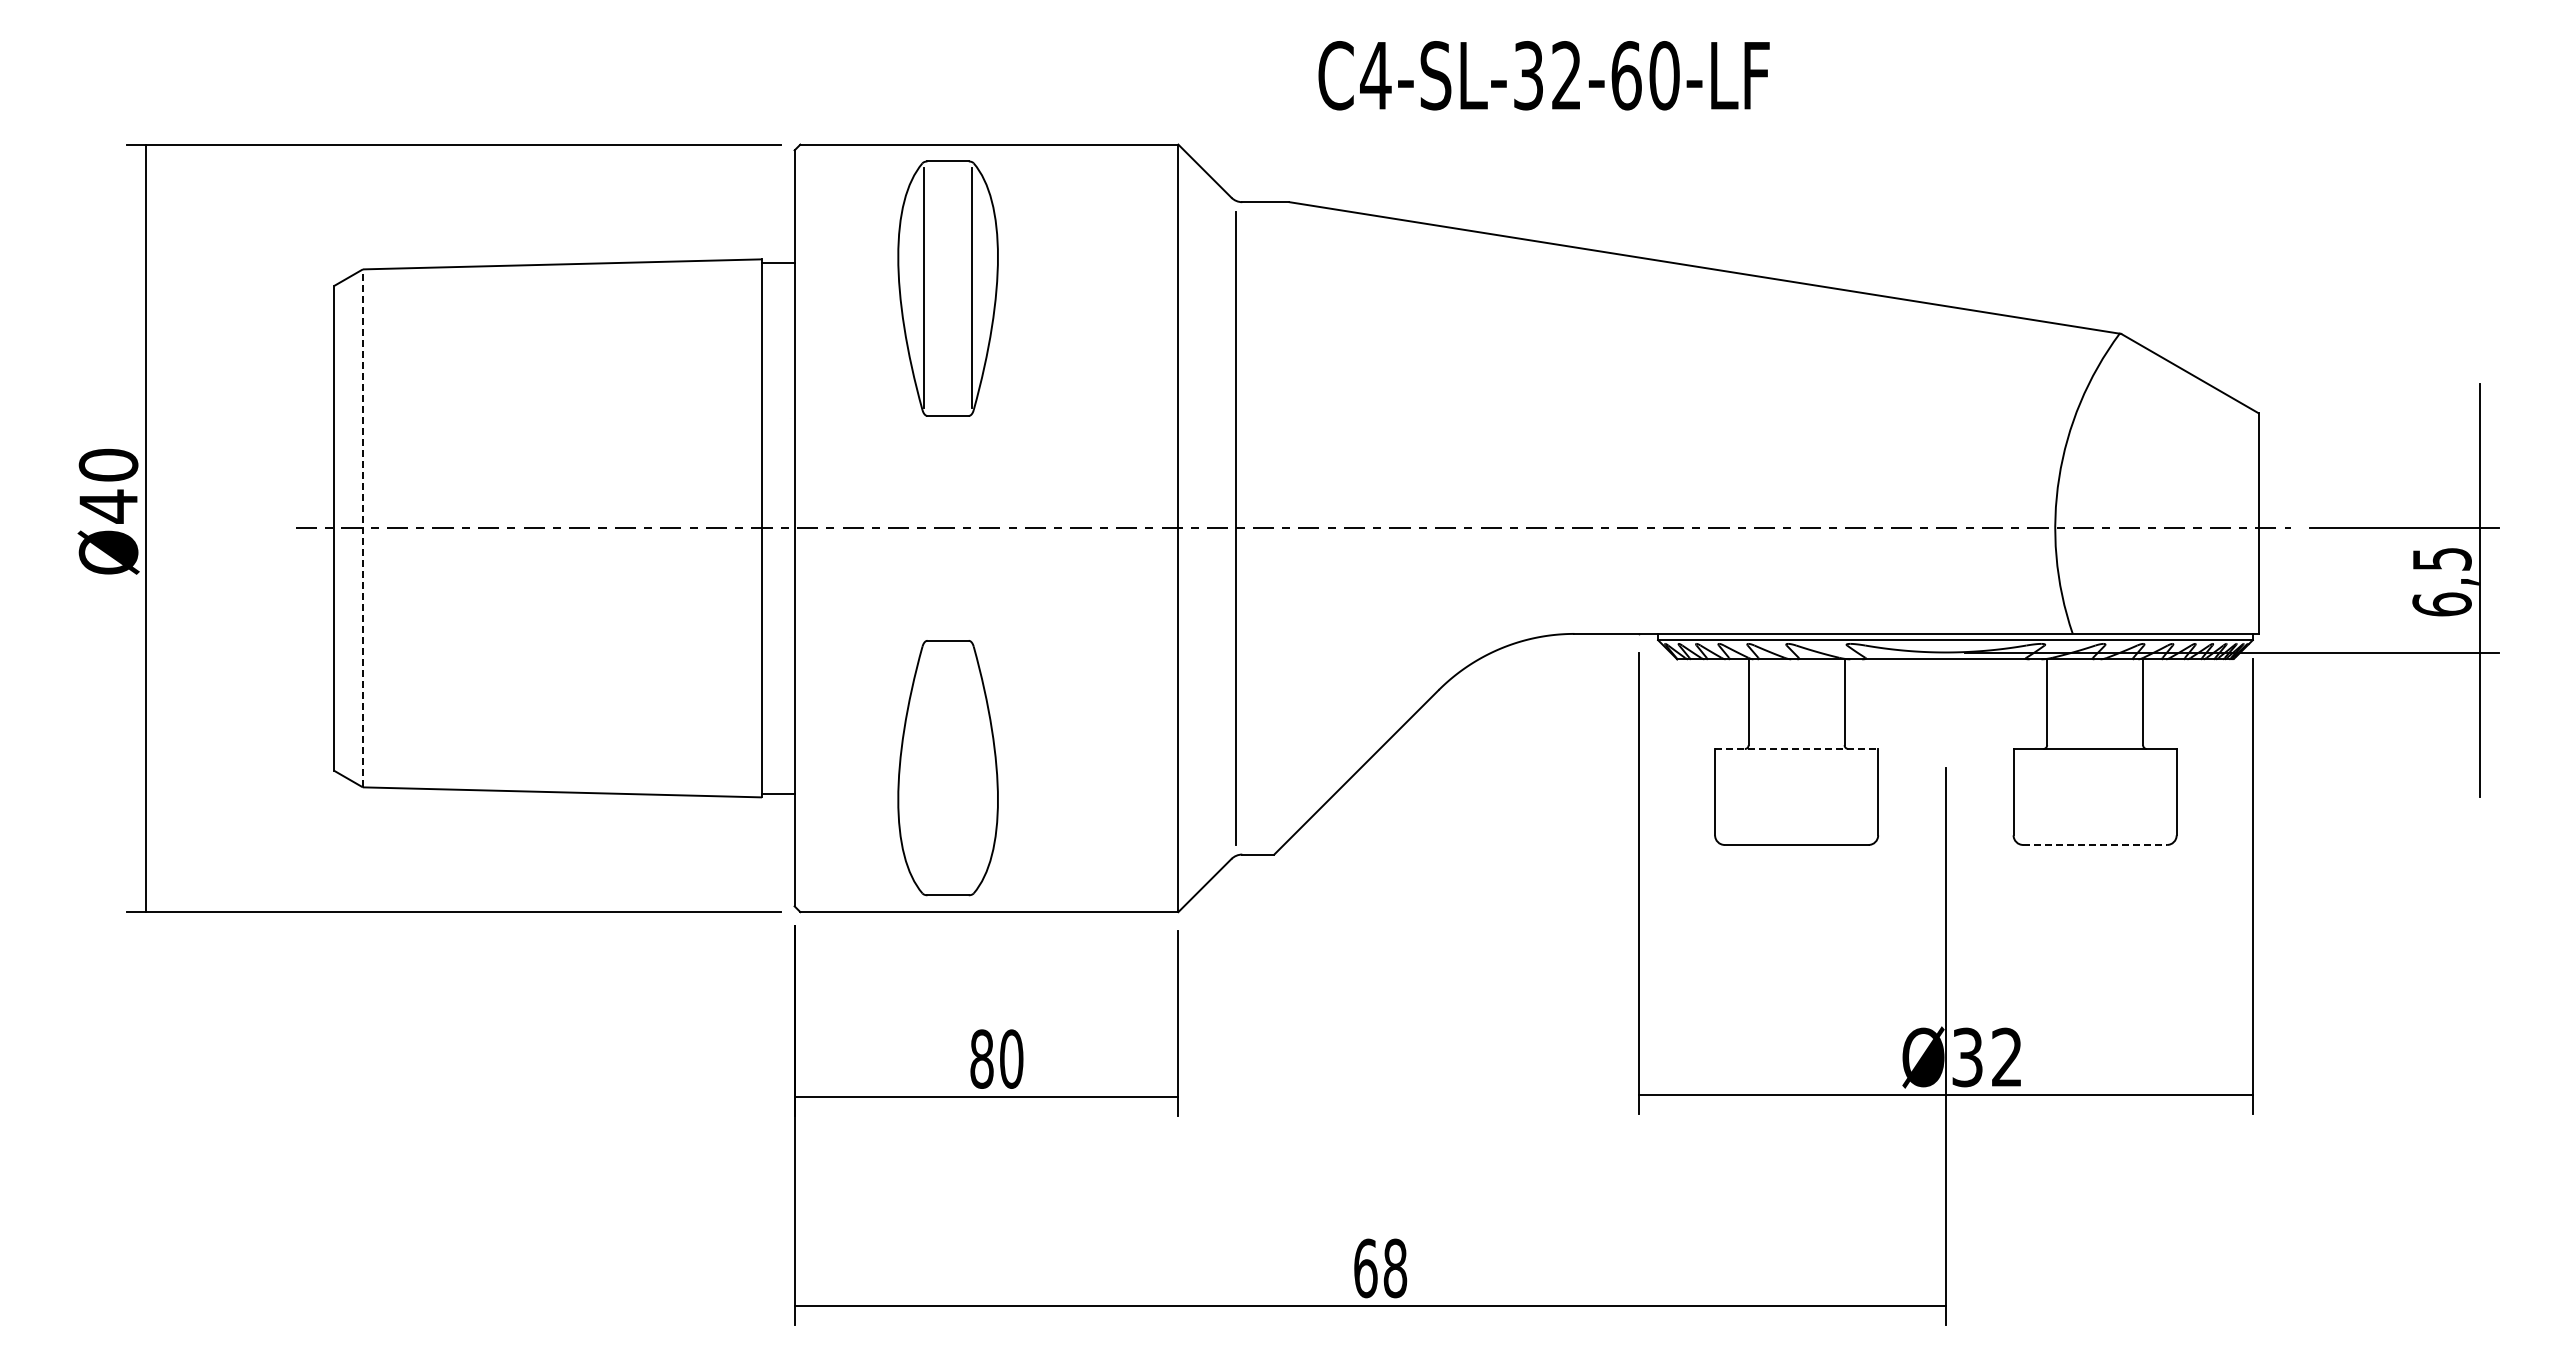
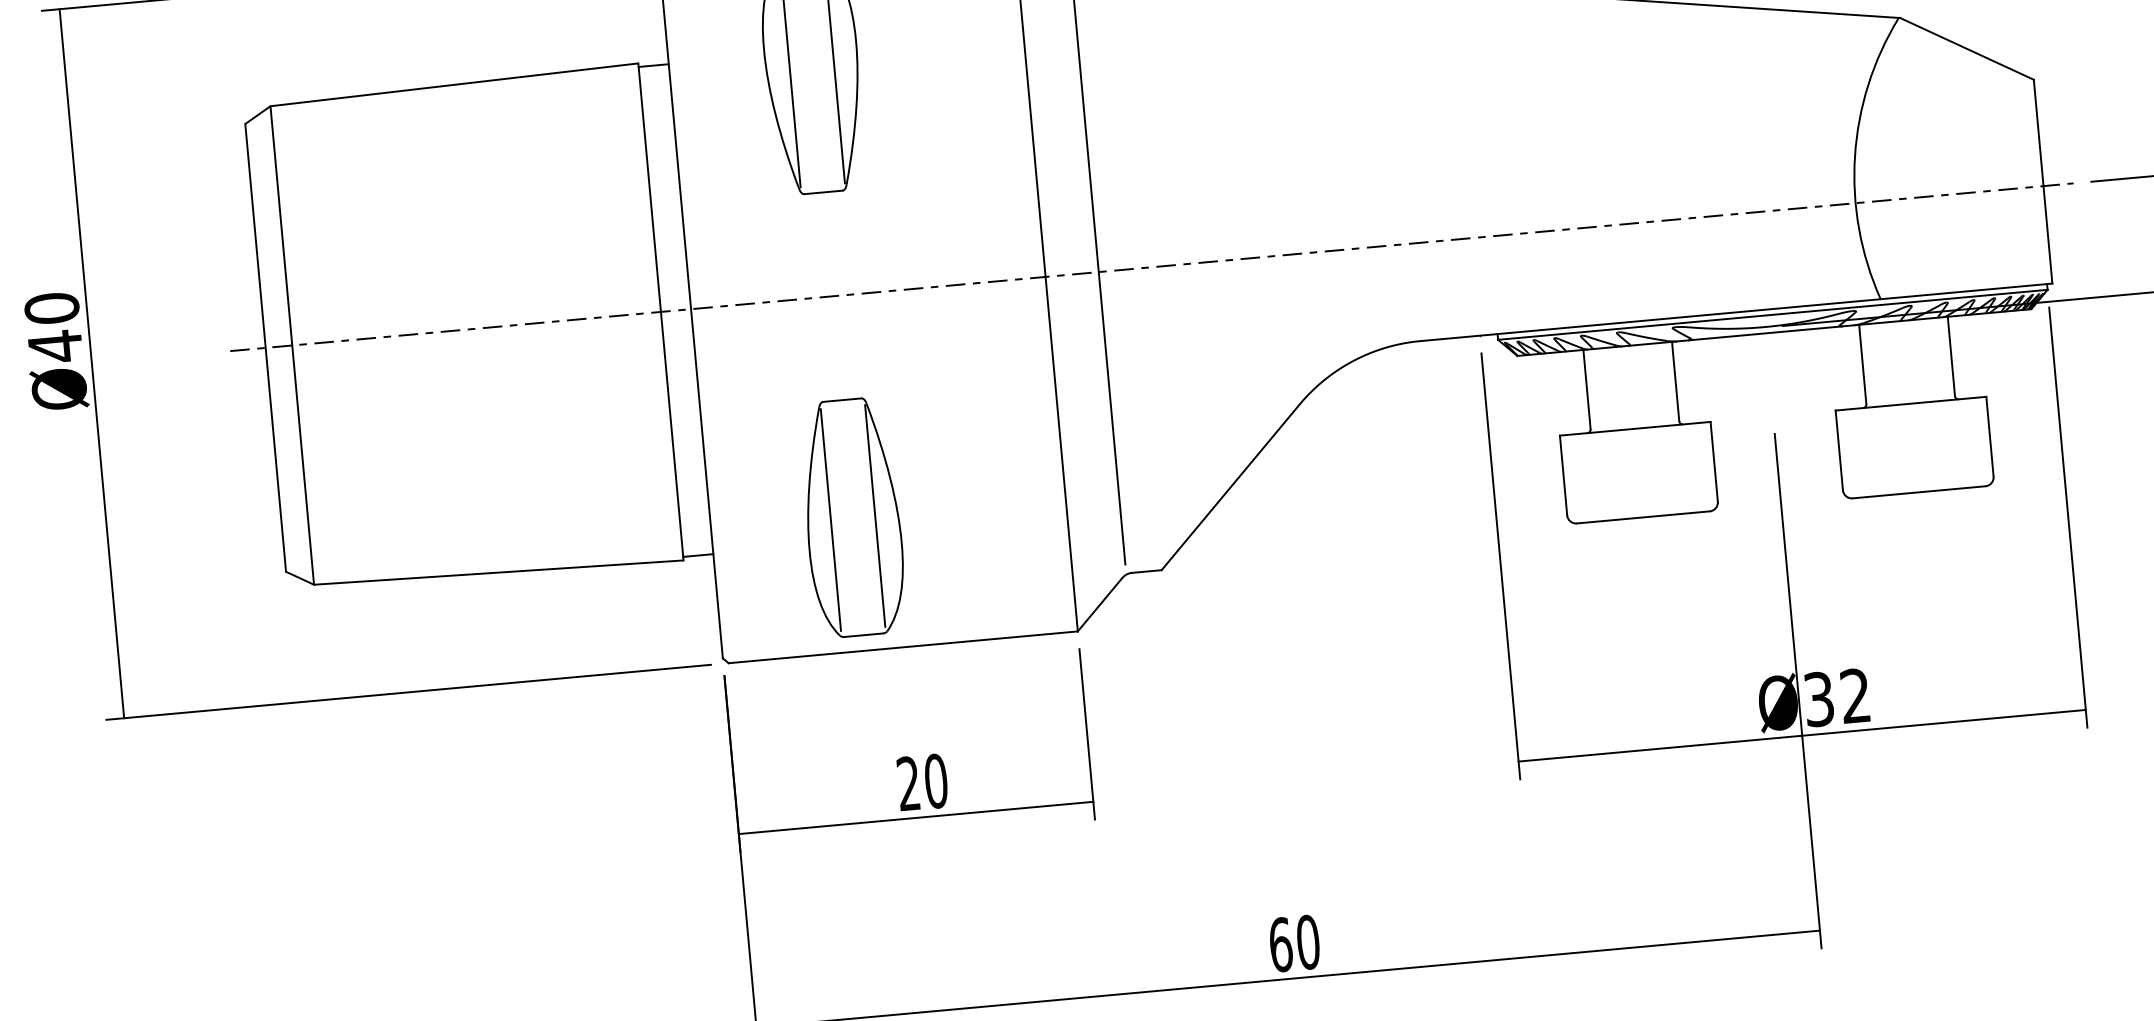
line: (362, 528) -> (291, 345), dashed -> solid
line: (1796, 749) -> (1635, 429), dashed -> solid
line: (924, 768) -> (831, 520), added
line: (972, 768) -> (875, 516), added
line: (2095, 844) -> (1919, 491), dashed -> solid
text: (981, 1058) -> (908, 783), 80 -> 20
text: (1395, 1268) -> (1308, 942), 68 -> 60

